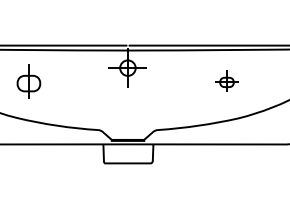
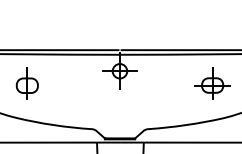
part: (226, 80) -> (212, 82), size x1.67

